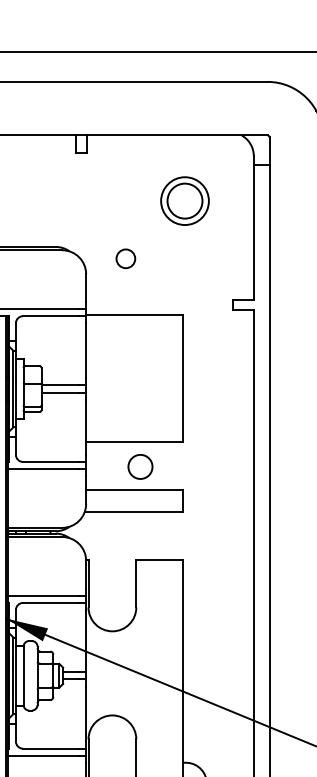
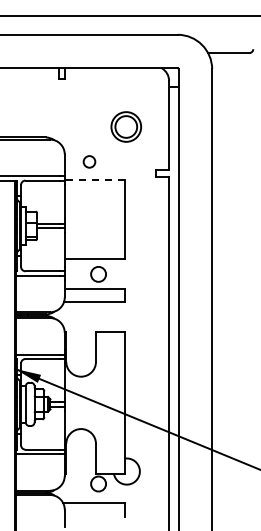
part: (183, 200) -> (125, 126), moved
circle: (125, 258) -> (89, 161), moved
line: (133, 314) -> (94, 179), solid -> dashed

